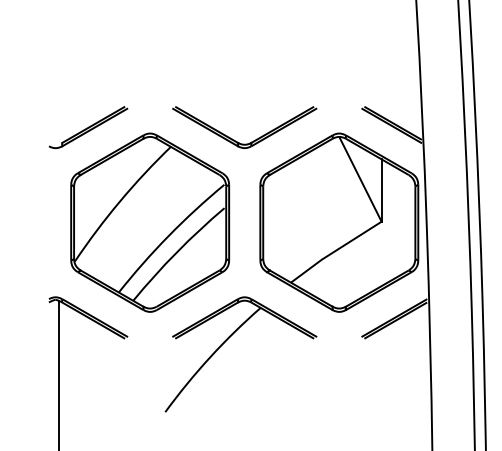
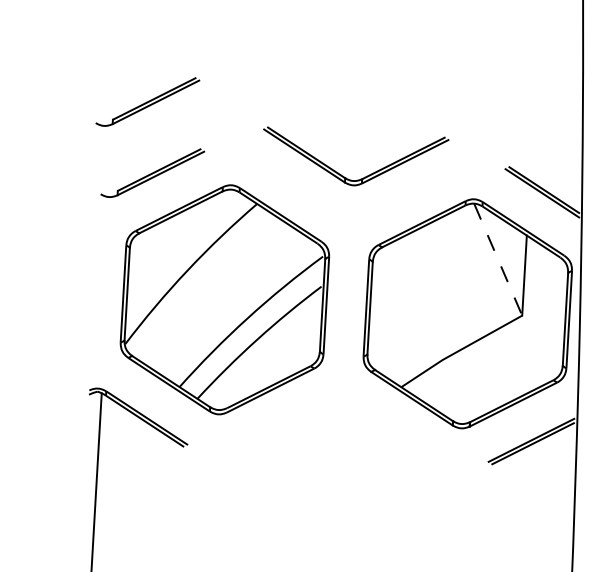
part: (81, 72) -> (147, 101), added
part: (234, 139) -> (340, 173), moved
line: (360, 179) -> (498, 259), solid -> dashed
part: (227, 340) -> (315, 456), removed

